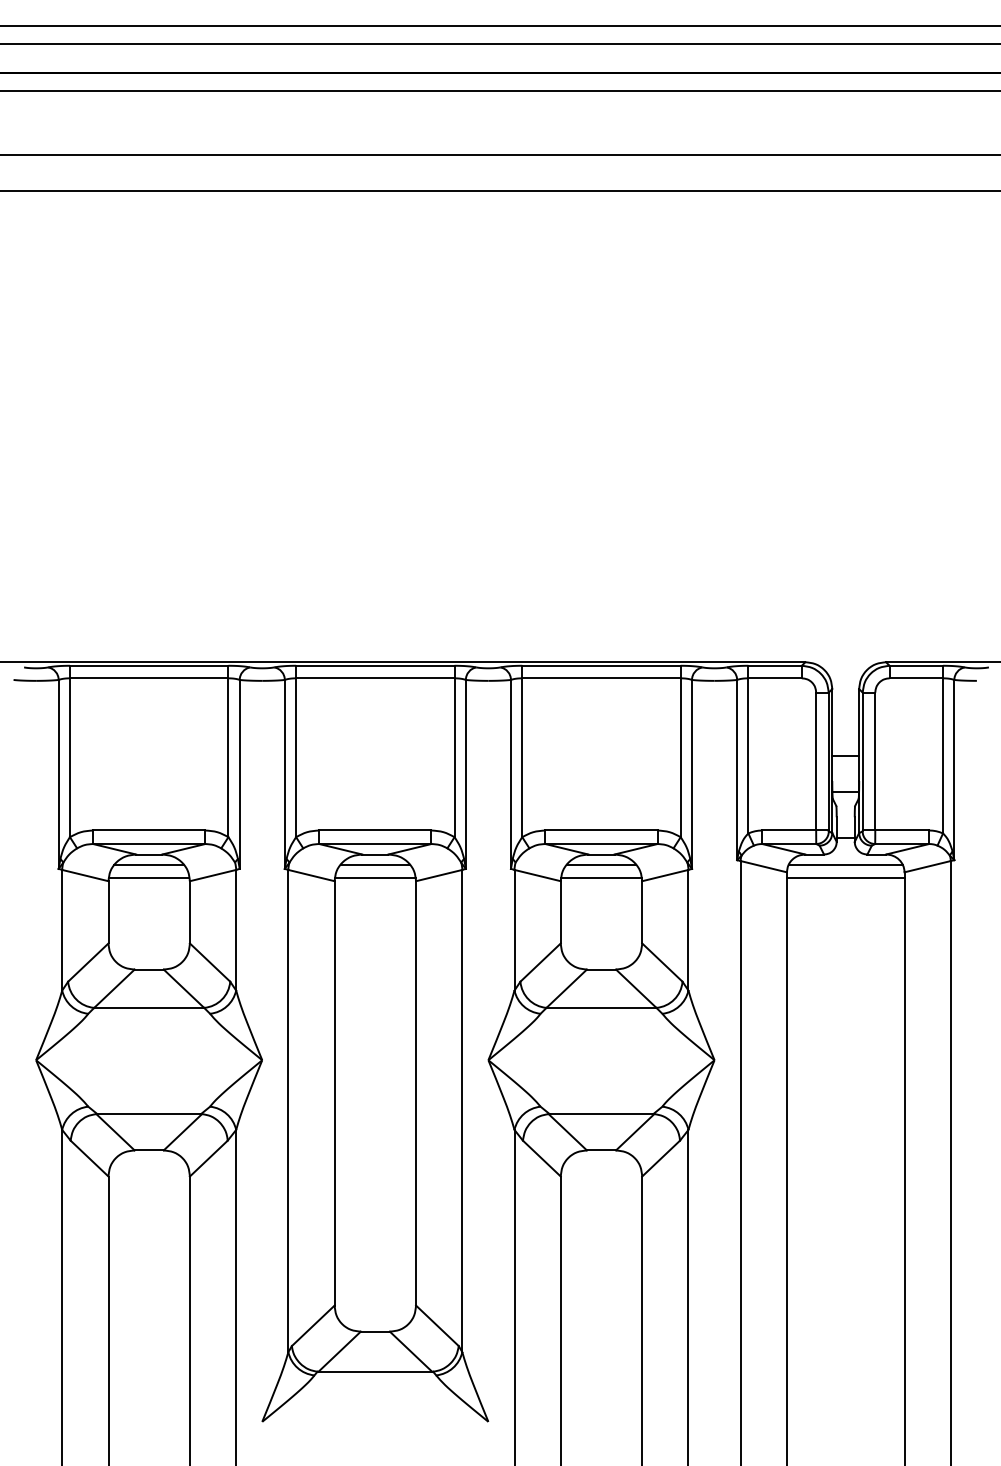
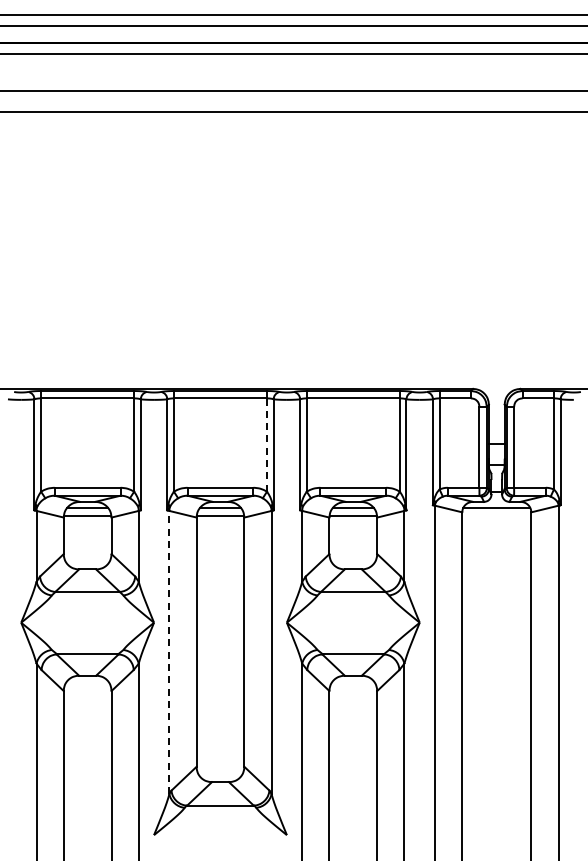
line: (455, 758) -> (267, 445), solid -> dashed
line: (845, 877) -> (496, 515), removed
line: (288, 1110) -> (169, 652), solid -> dashed

